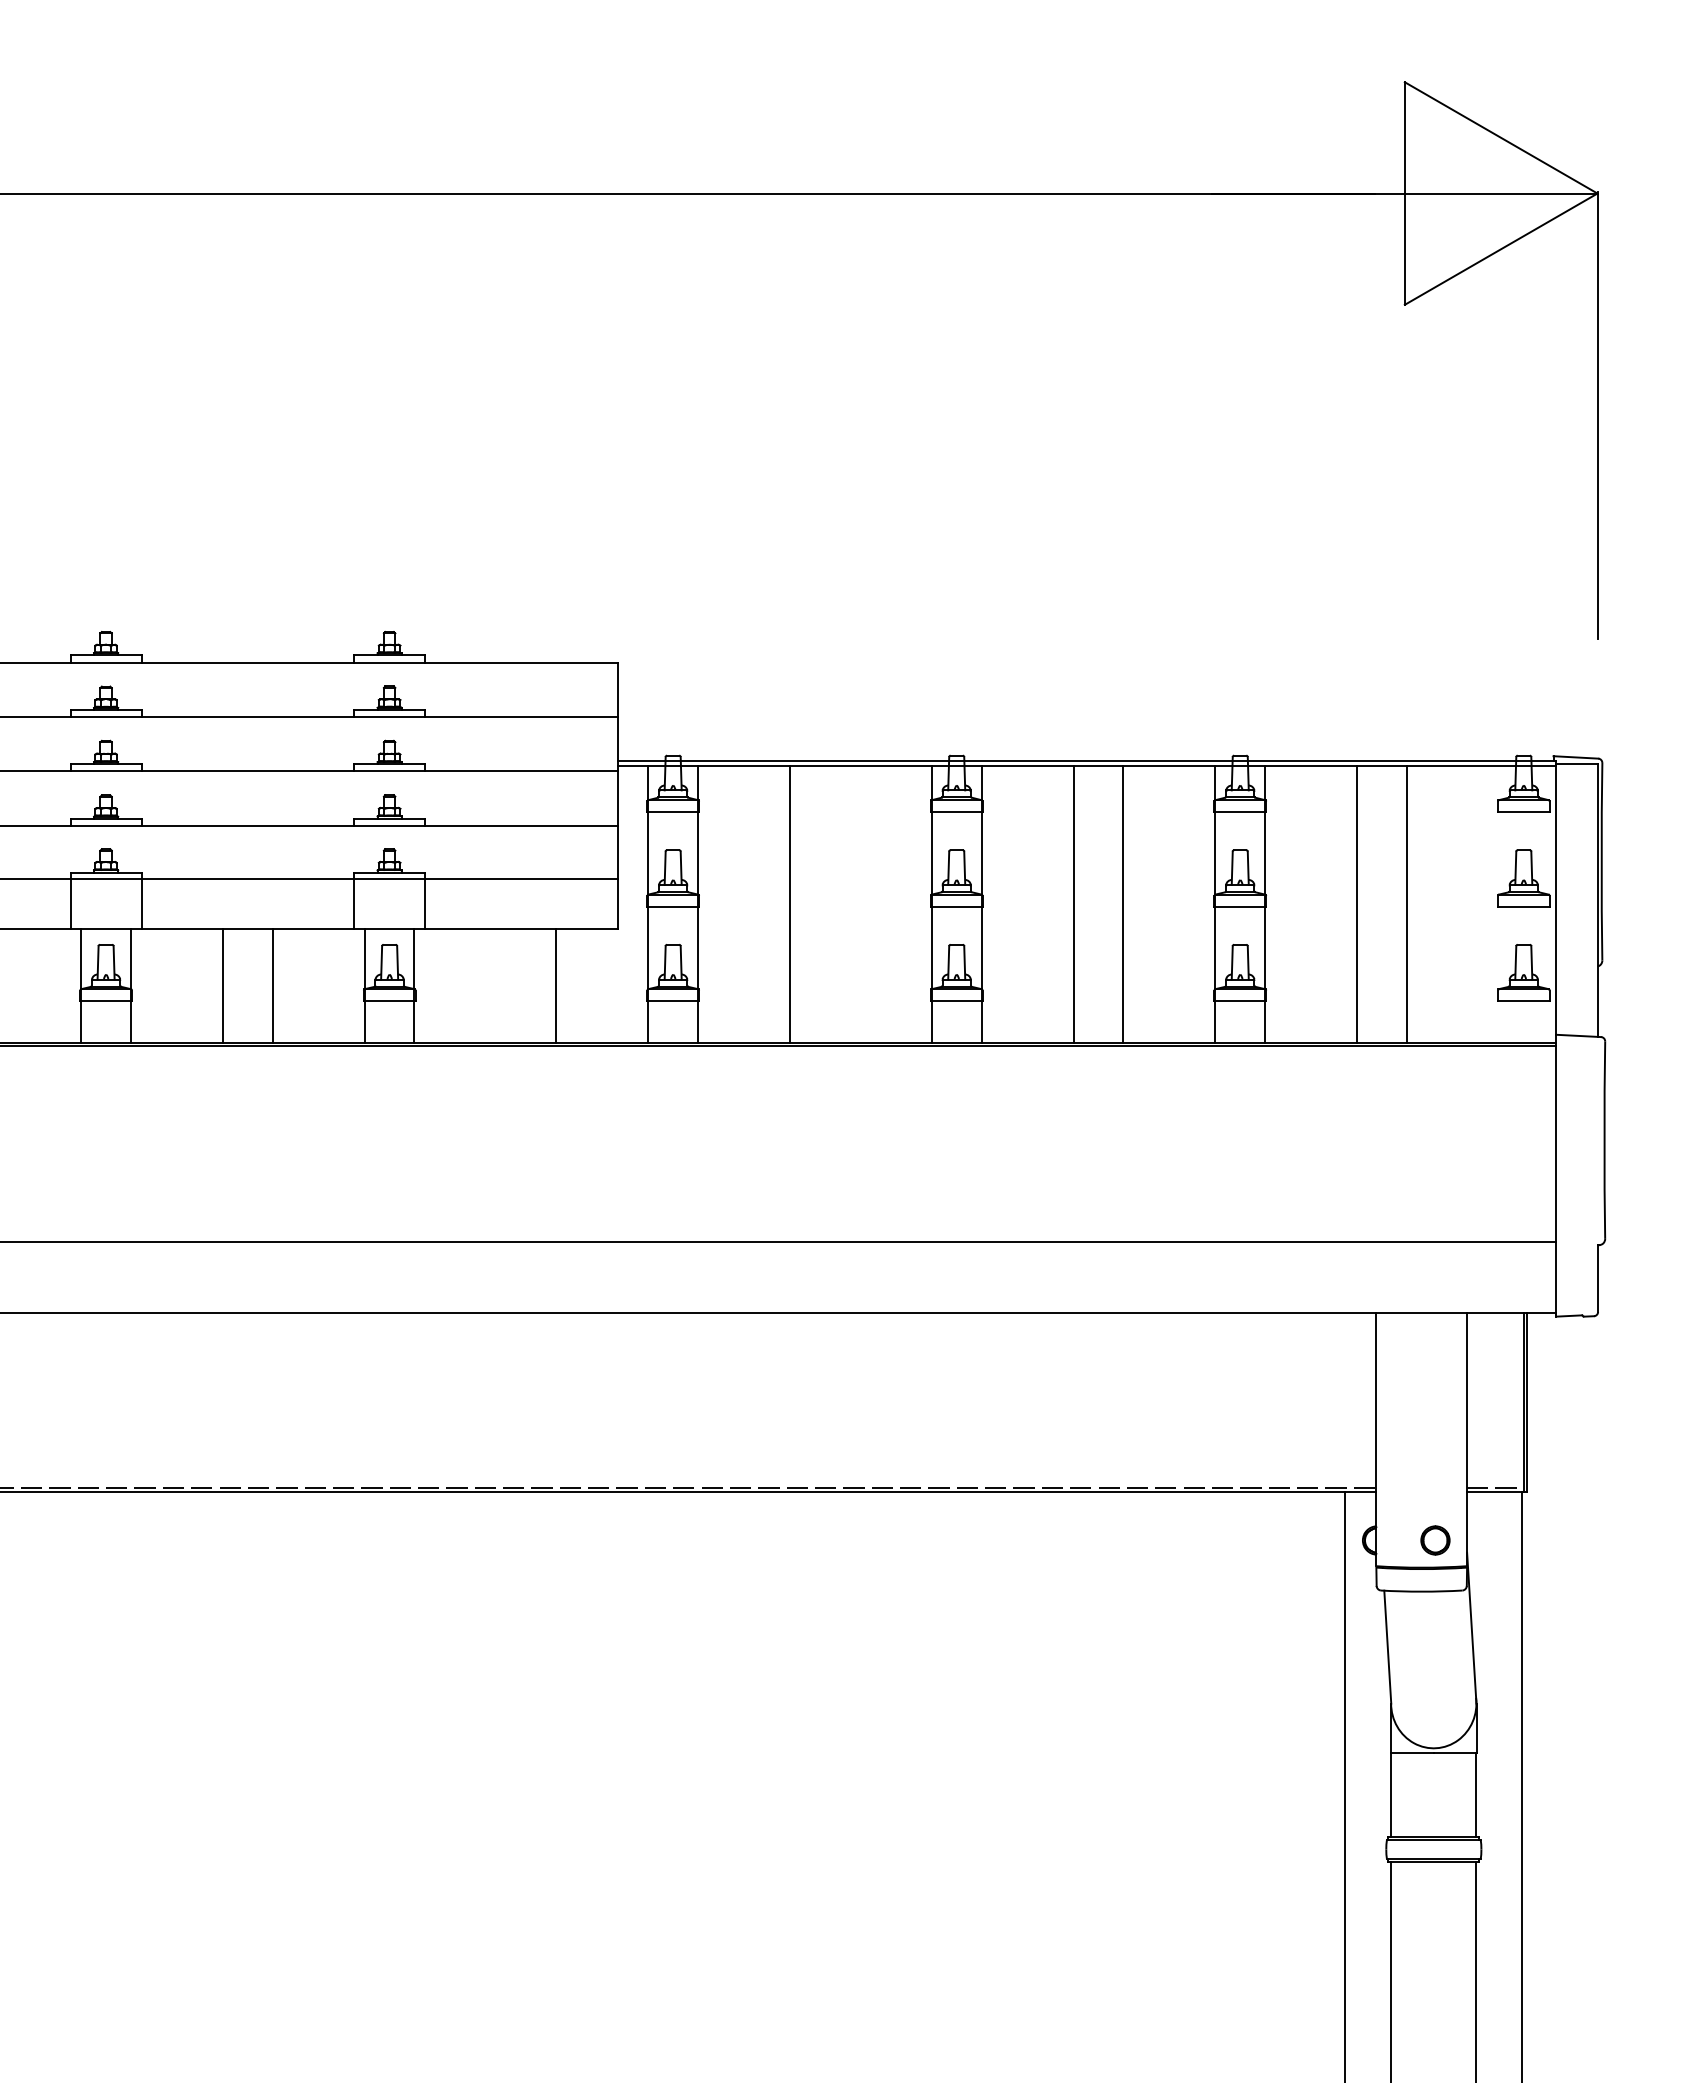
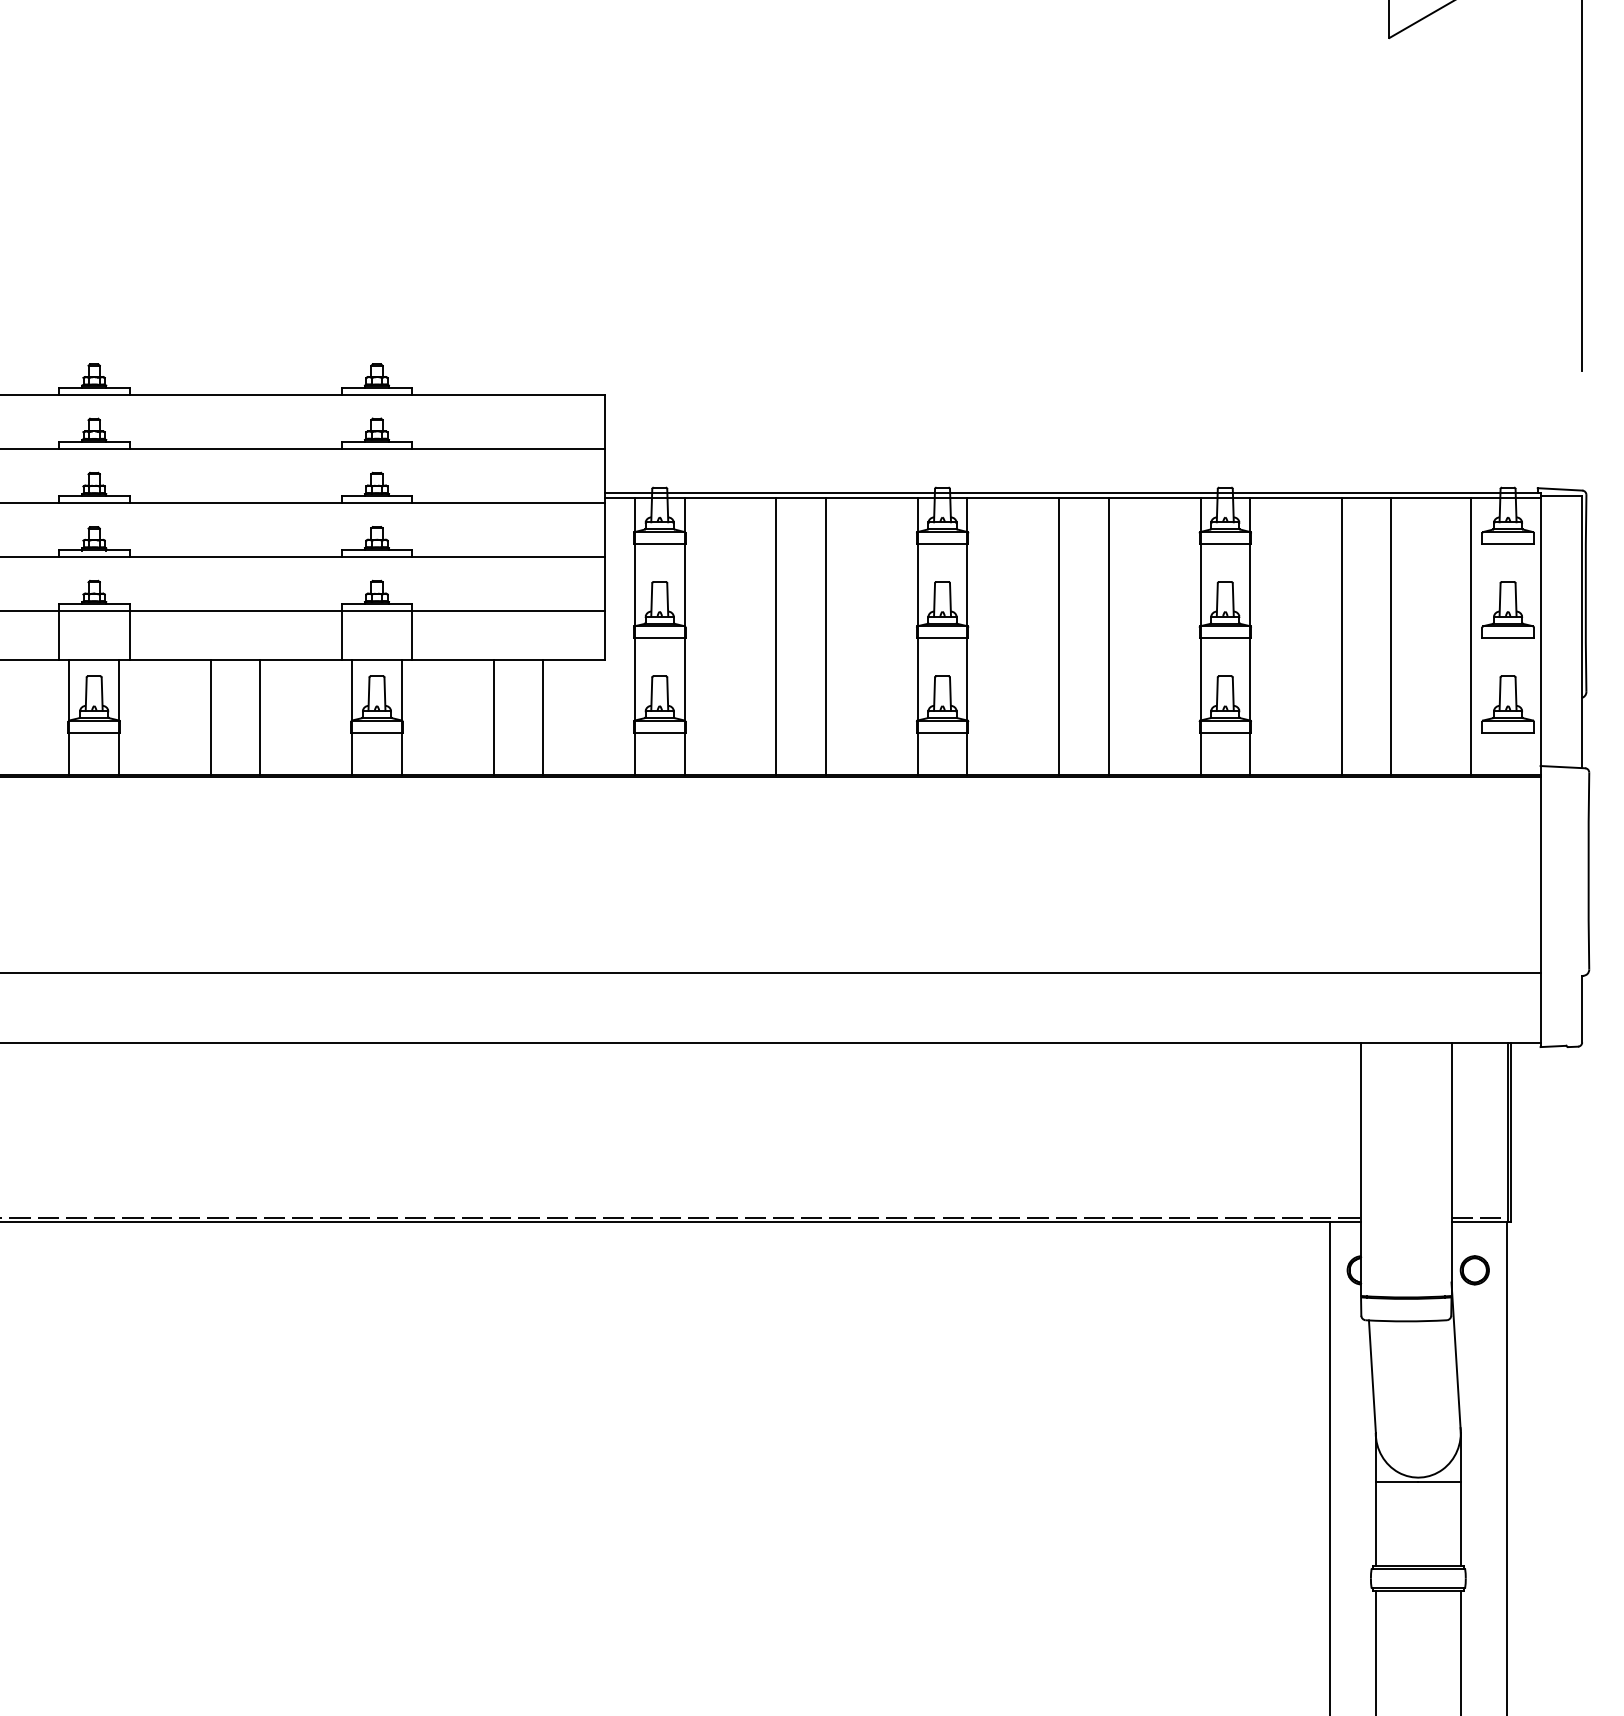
line: (839, 904) -> (825, 636), added
line: (1486, 904) -> (1470, 636), added
line: (506, 985) -> (493, 716), added
part: (1435, 1540) -> (1474, 1270), moved

